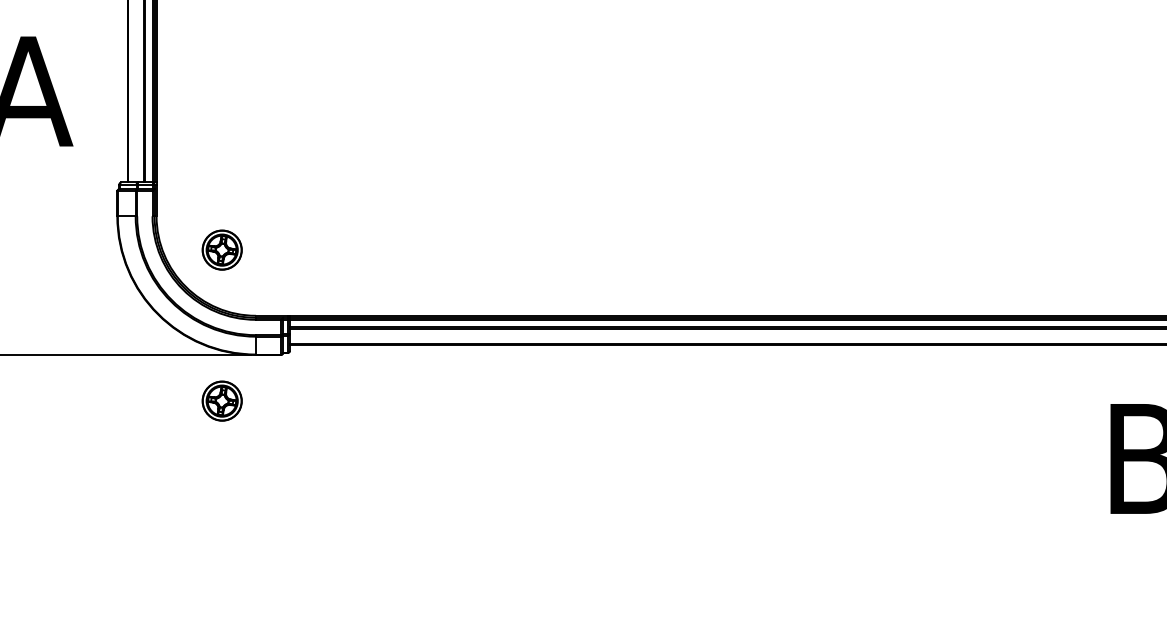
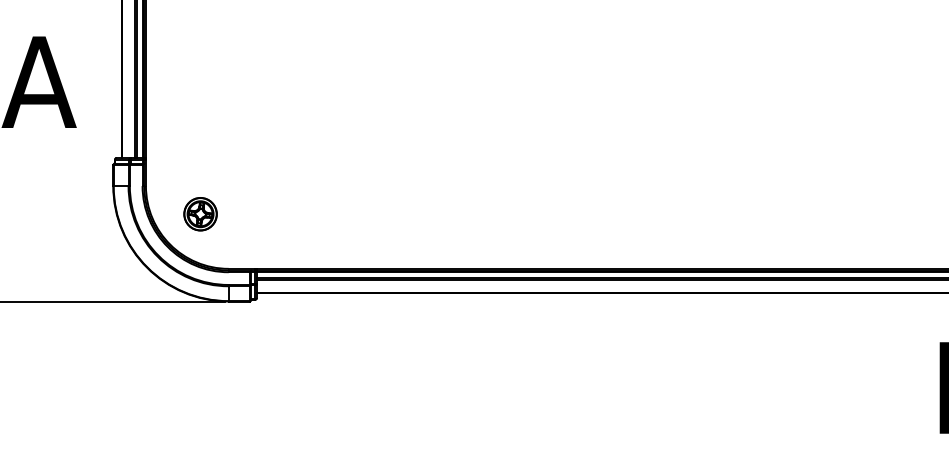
part: (221, 400) -> (199, 339), removed

